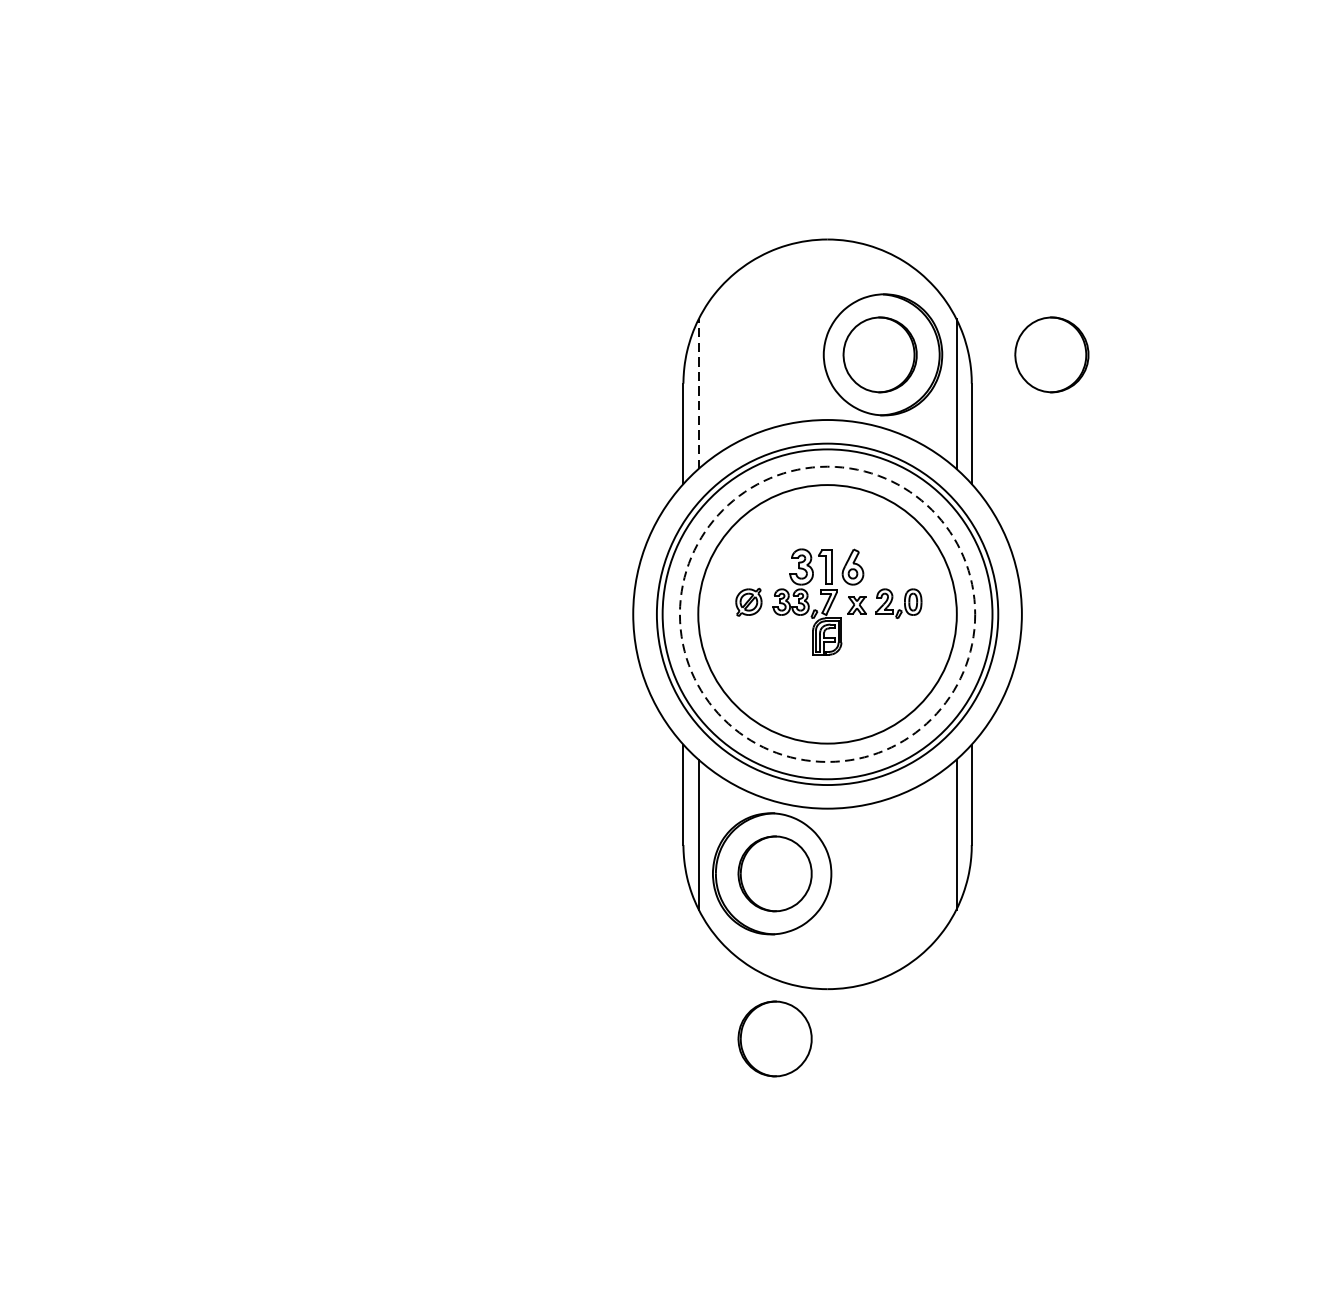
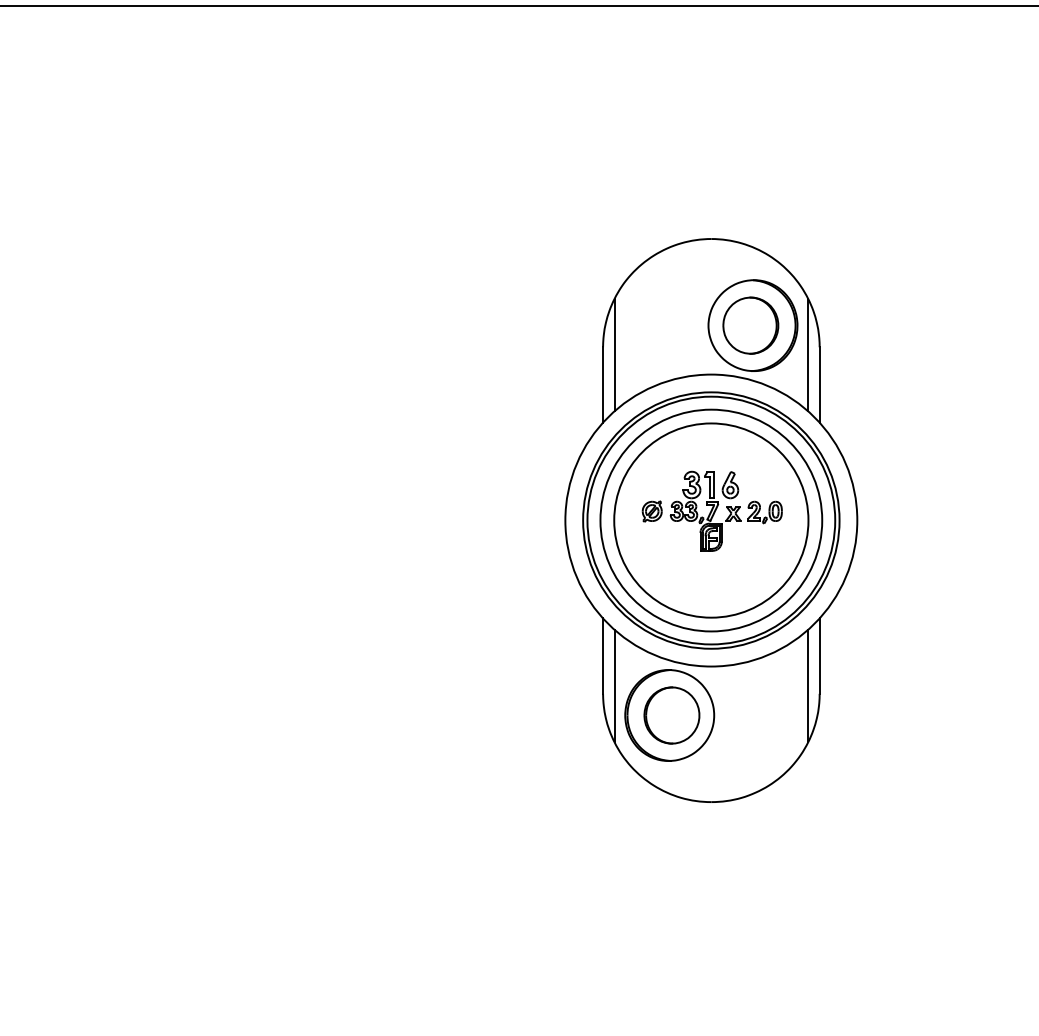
part: (1051, 354) -> (879, 325), removed
line: (698, 393) -> (614, 354), dashed -> solid
circle: (827, 614) -> (711, 520), dashed -> solid
part: (774, 1038) -> (671, 839), removed

